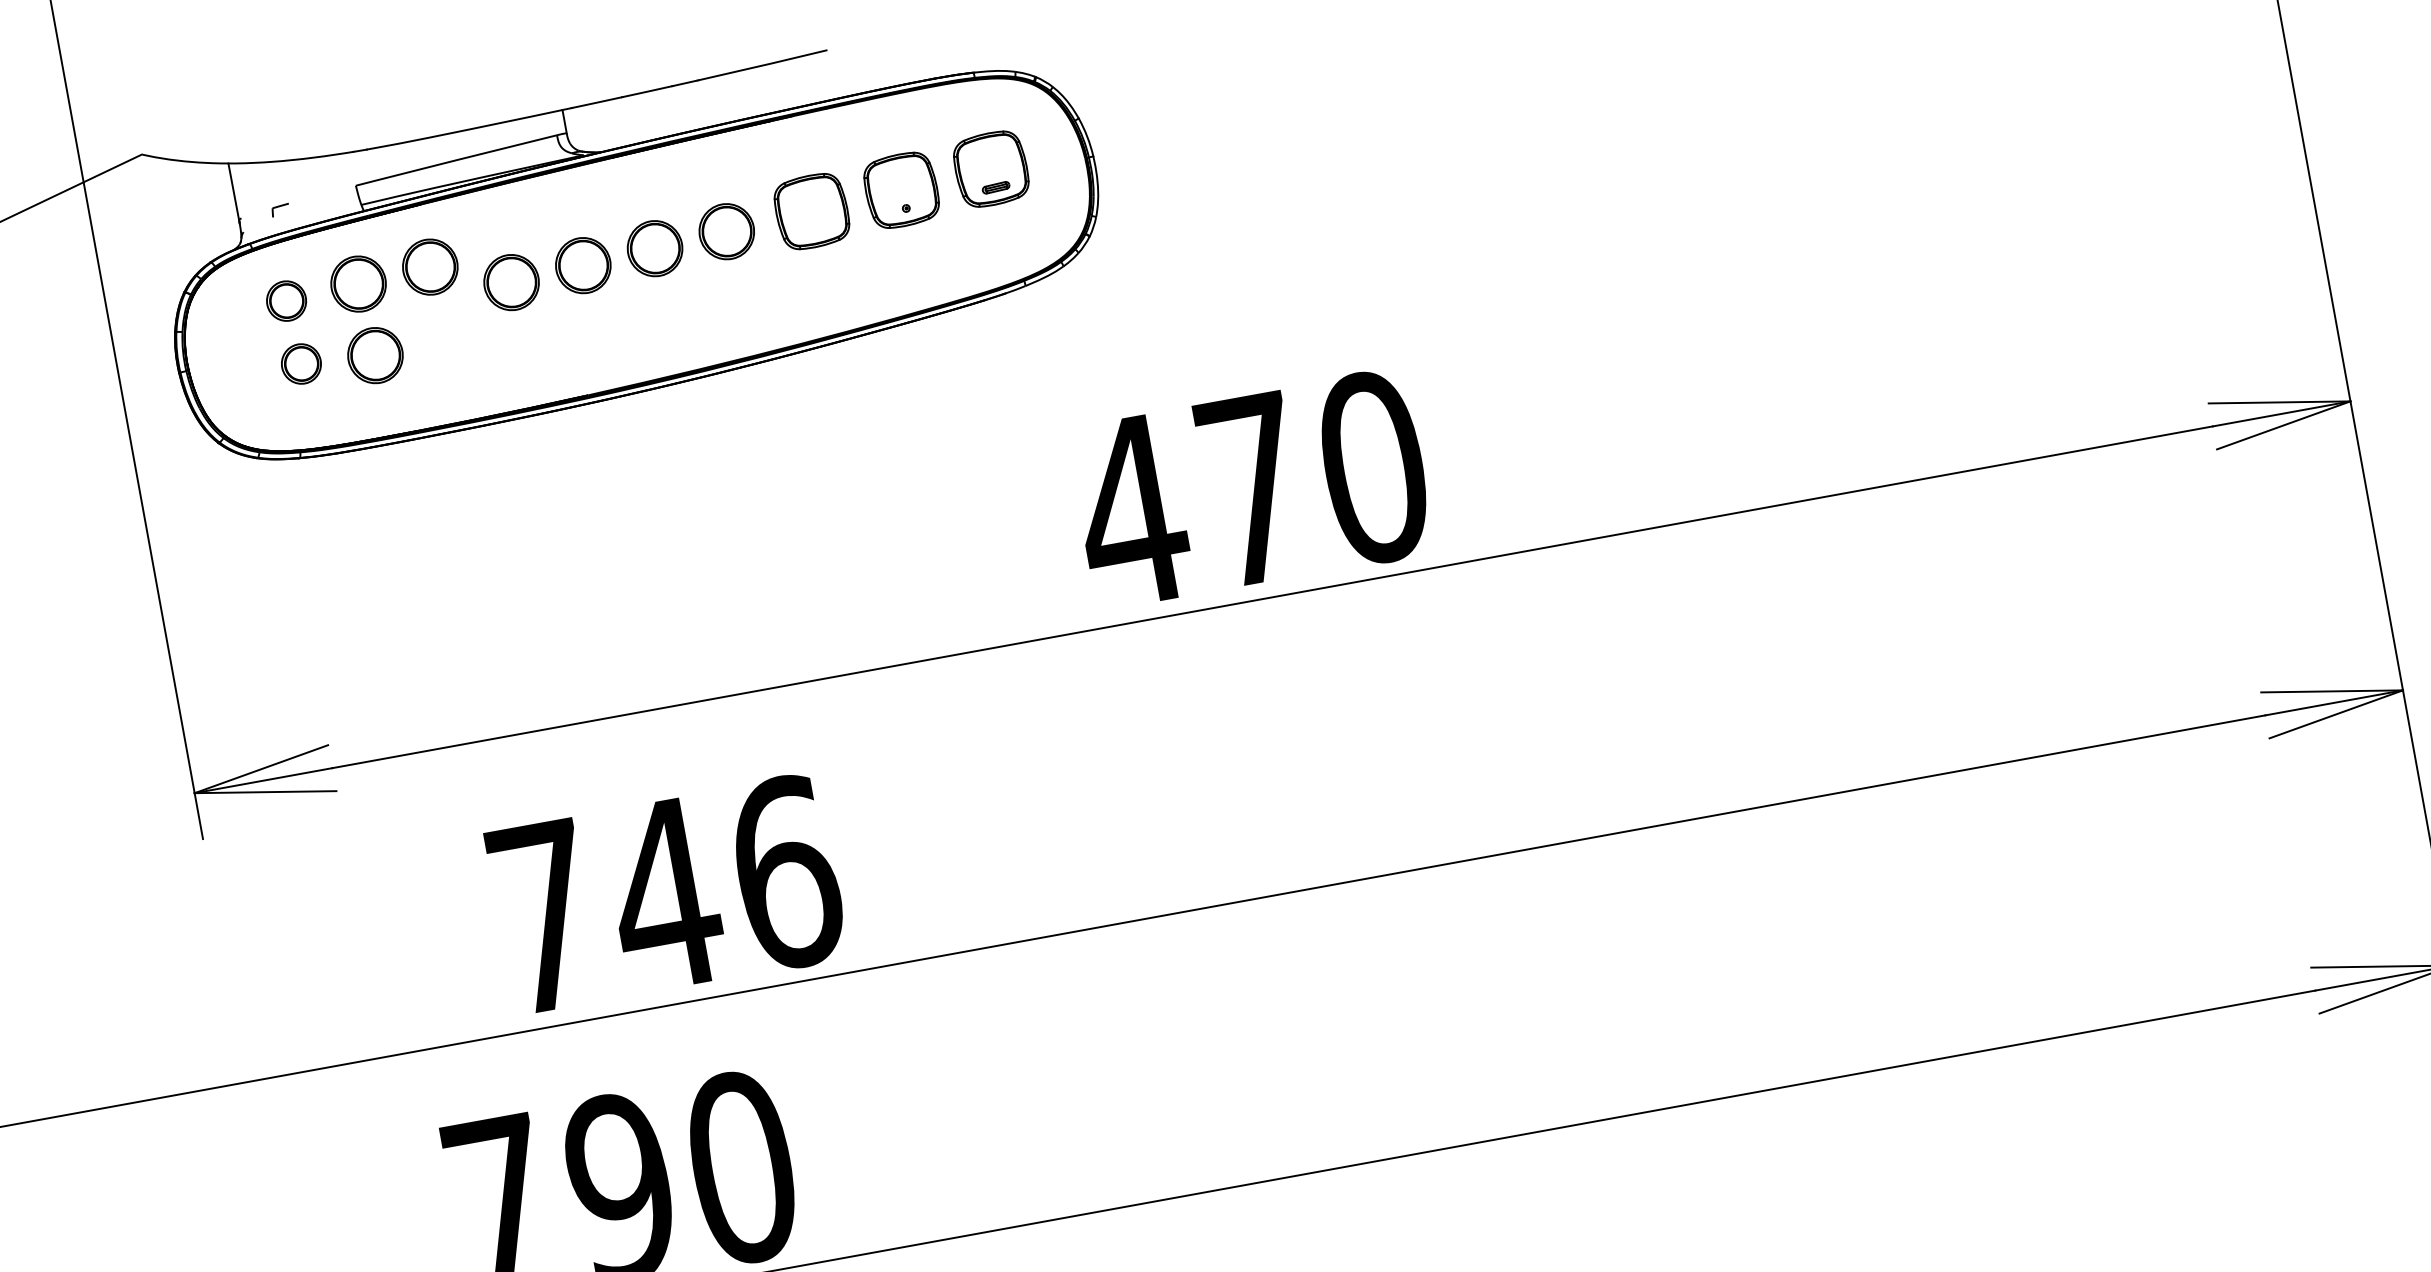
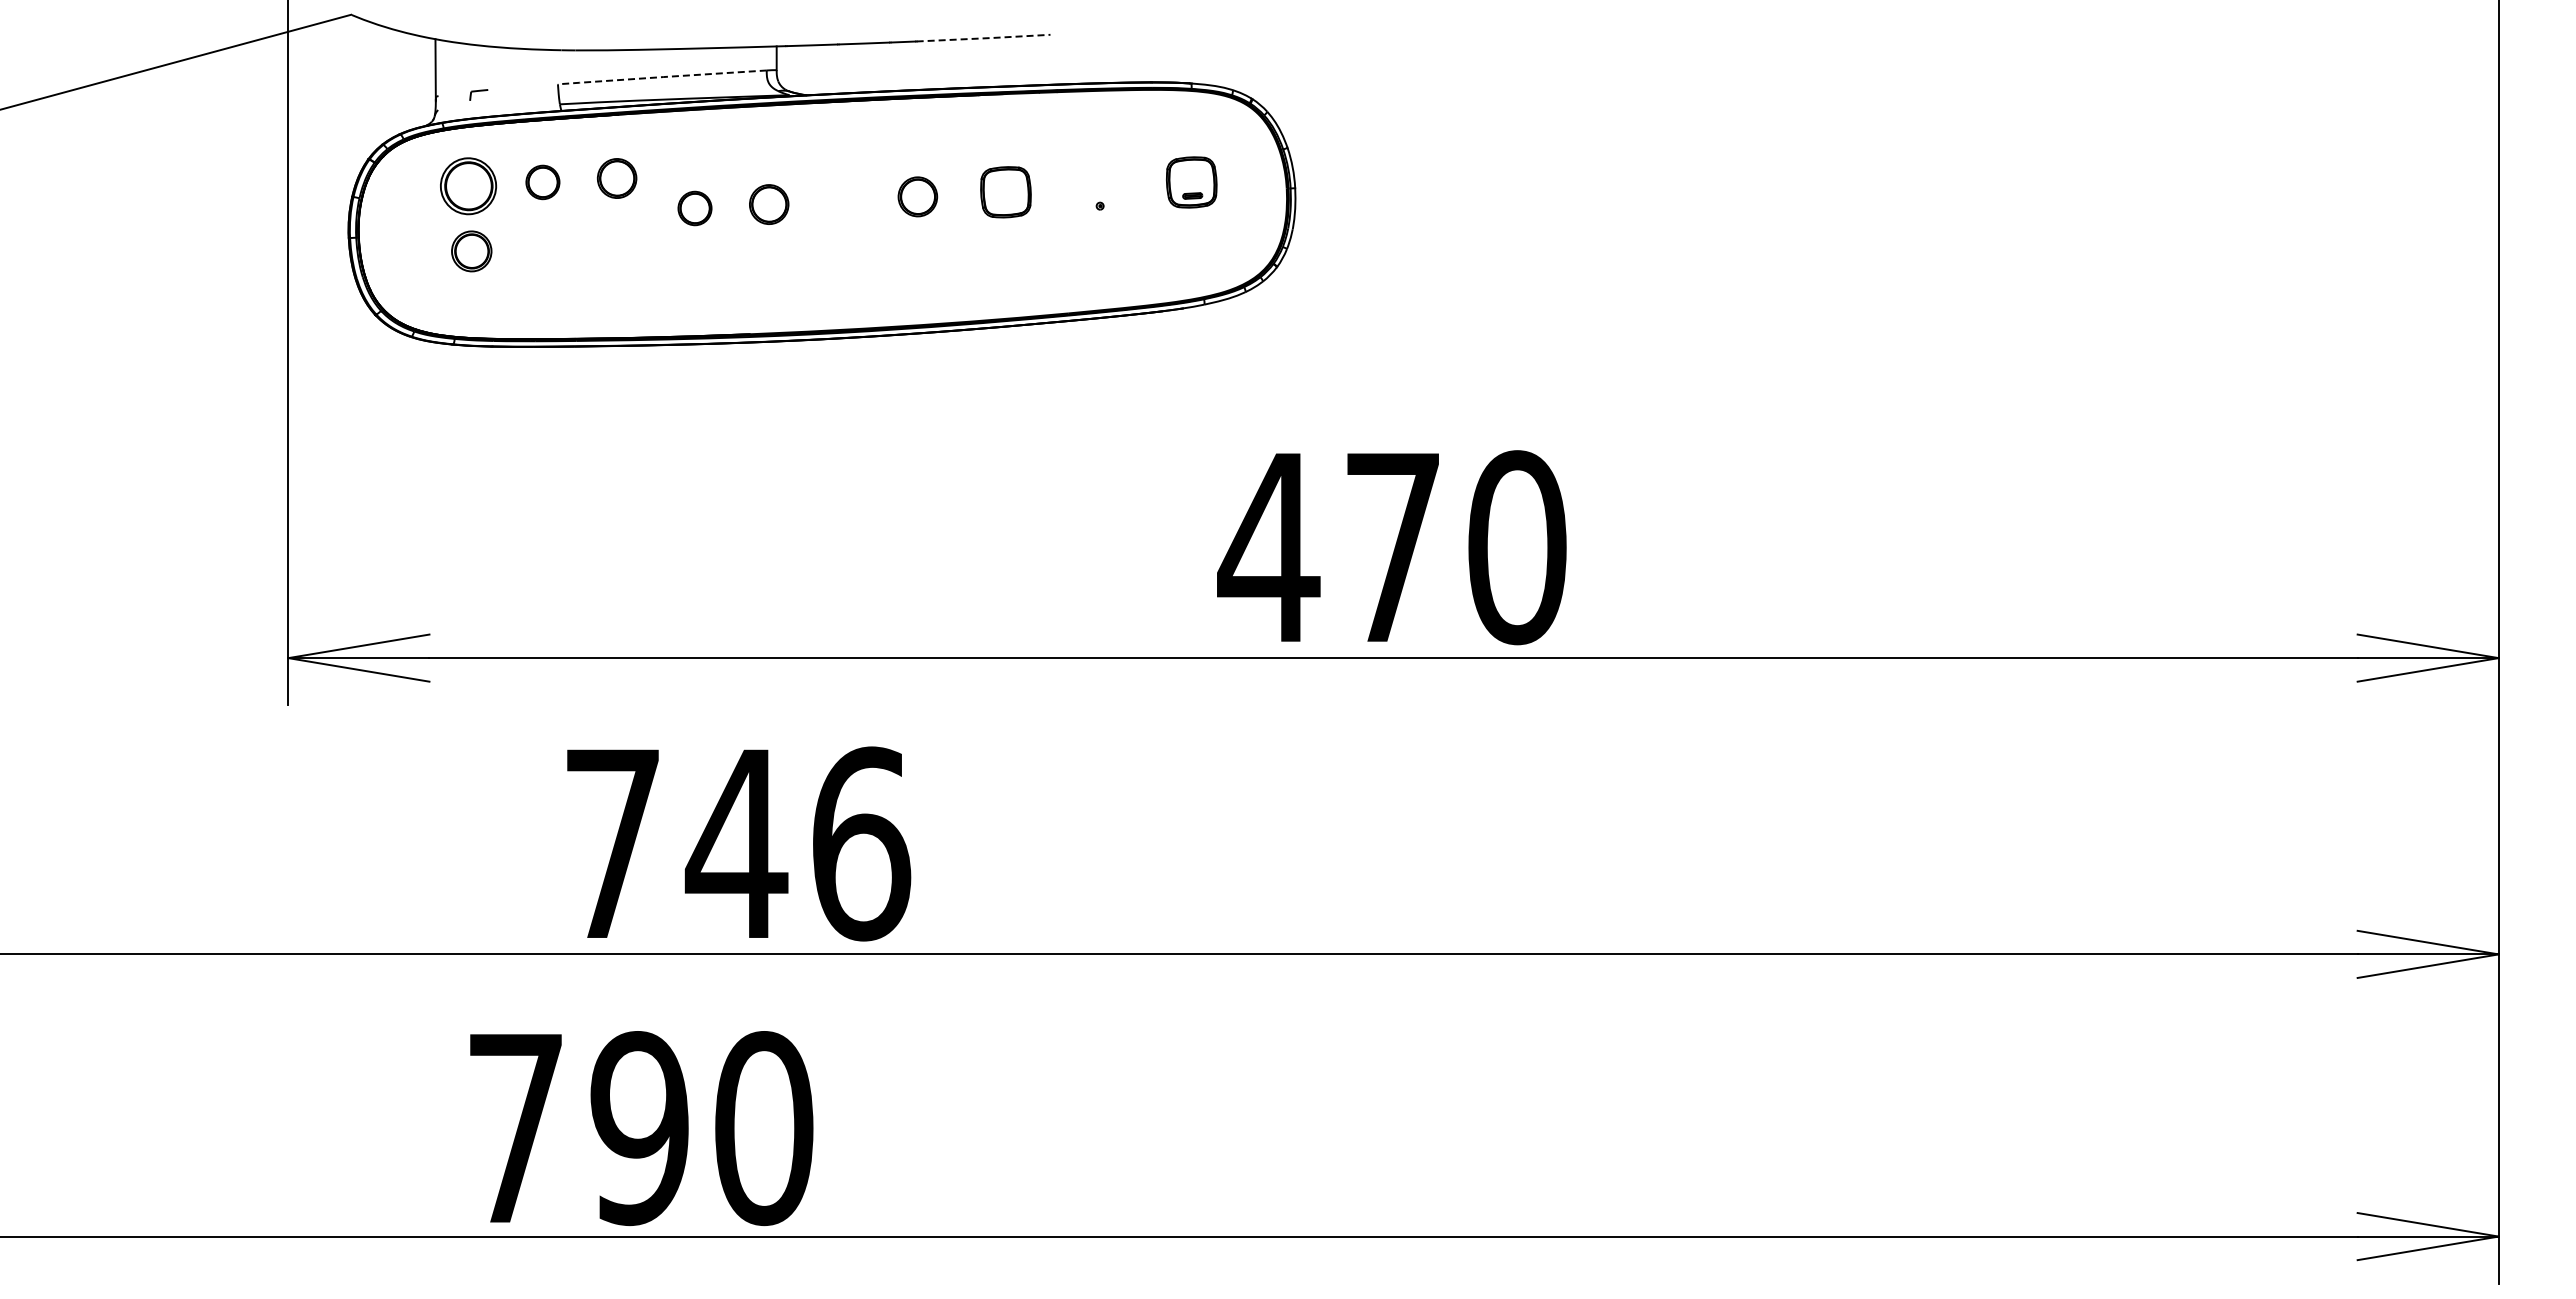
line: (763, 65) -> (984, 38), solid -> dashed
line: (455, 160) -> (661, 77), solid -> dashed
part: (991, 169) -> (1191, 182), size x0.7
part: (901, 190) -> (1098, 187), removed
part: (811, 211) -> (1005, 192), size x0.7
part: (726, 231) -> (917, 196), size x0.7
part: (654, 248) -> (843, 200), removed
part: (582, 265) -> (768, 204), size x0.7
part: (429, 267) -> (616, 178), size x0.7
part: (511, 282) -> (694, 208), size x0.6
part: (358, 284) -> (542, 182), size x0.6
part: (285, 301) -> (467, 186), size x1.4
part: (375, 355) -> (546, 256), removed

